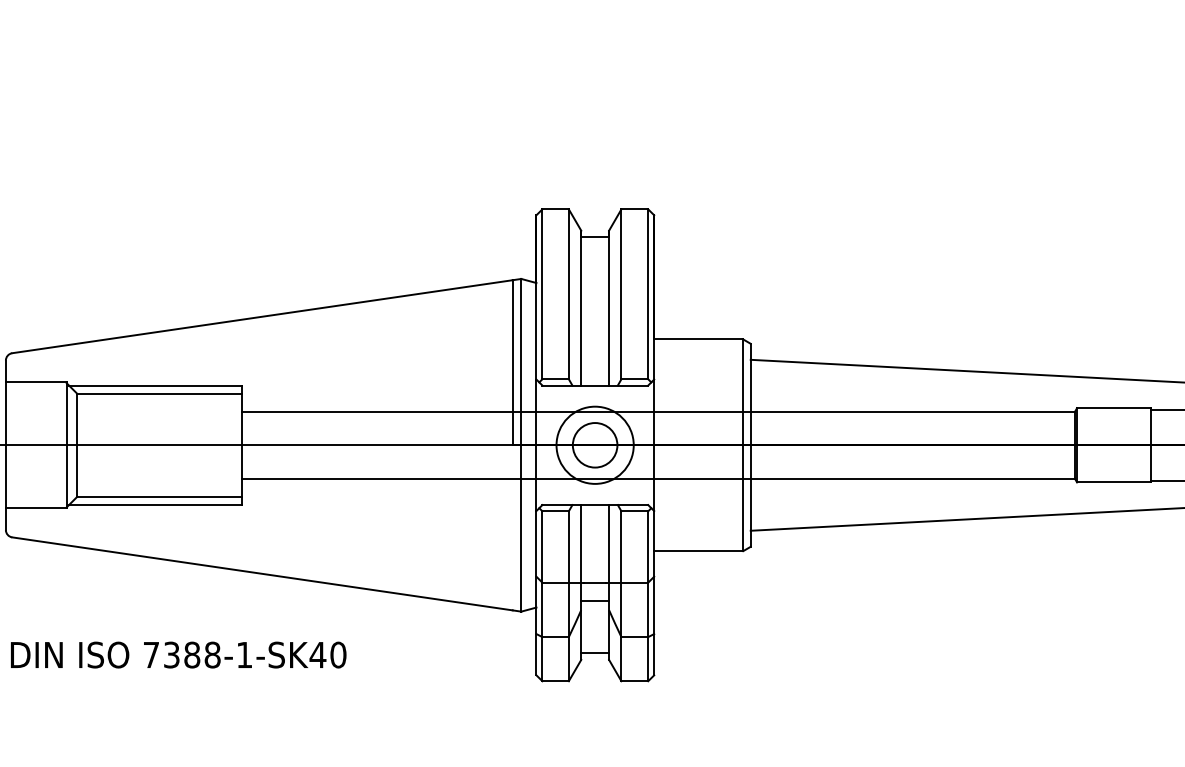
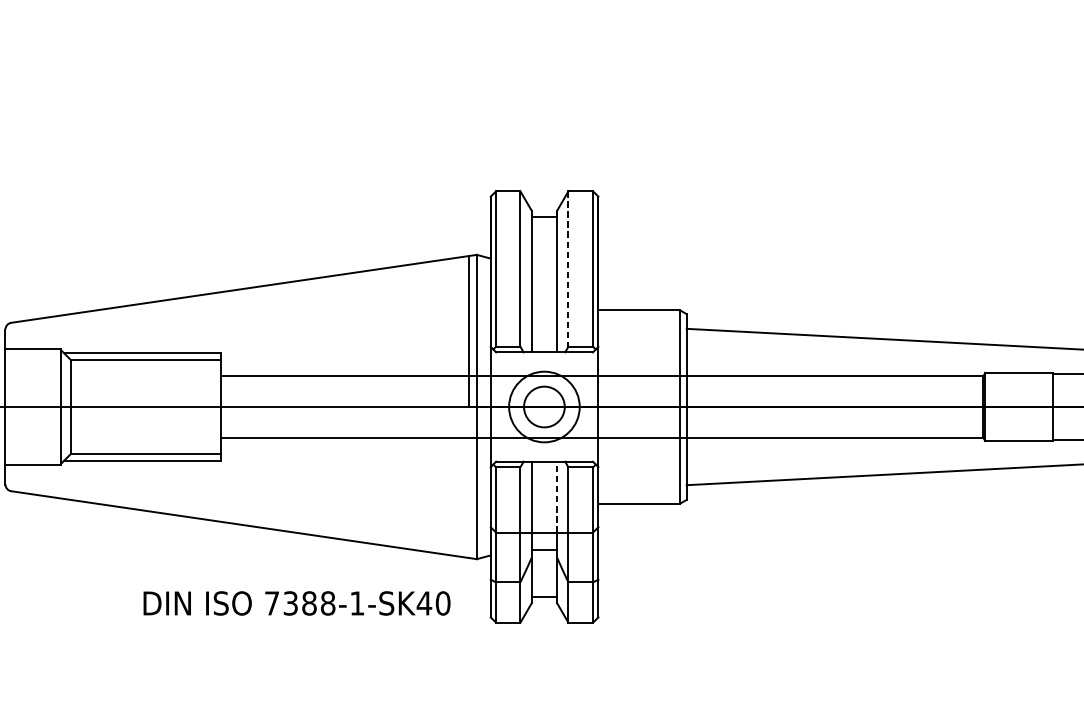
line: (621, 294) -> (568, 269), solid -> dashed
line: (609, 543) -> (557, 496), solid -> dashed
text: (178, 654) -> (296, 602), moved

